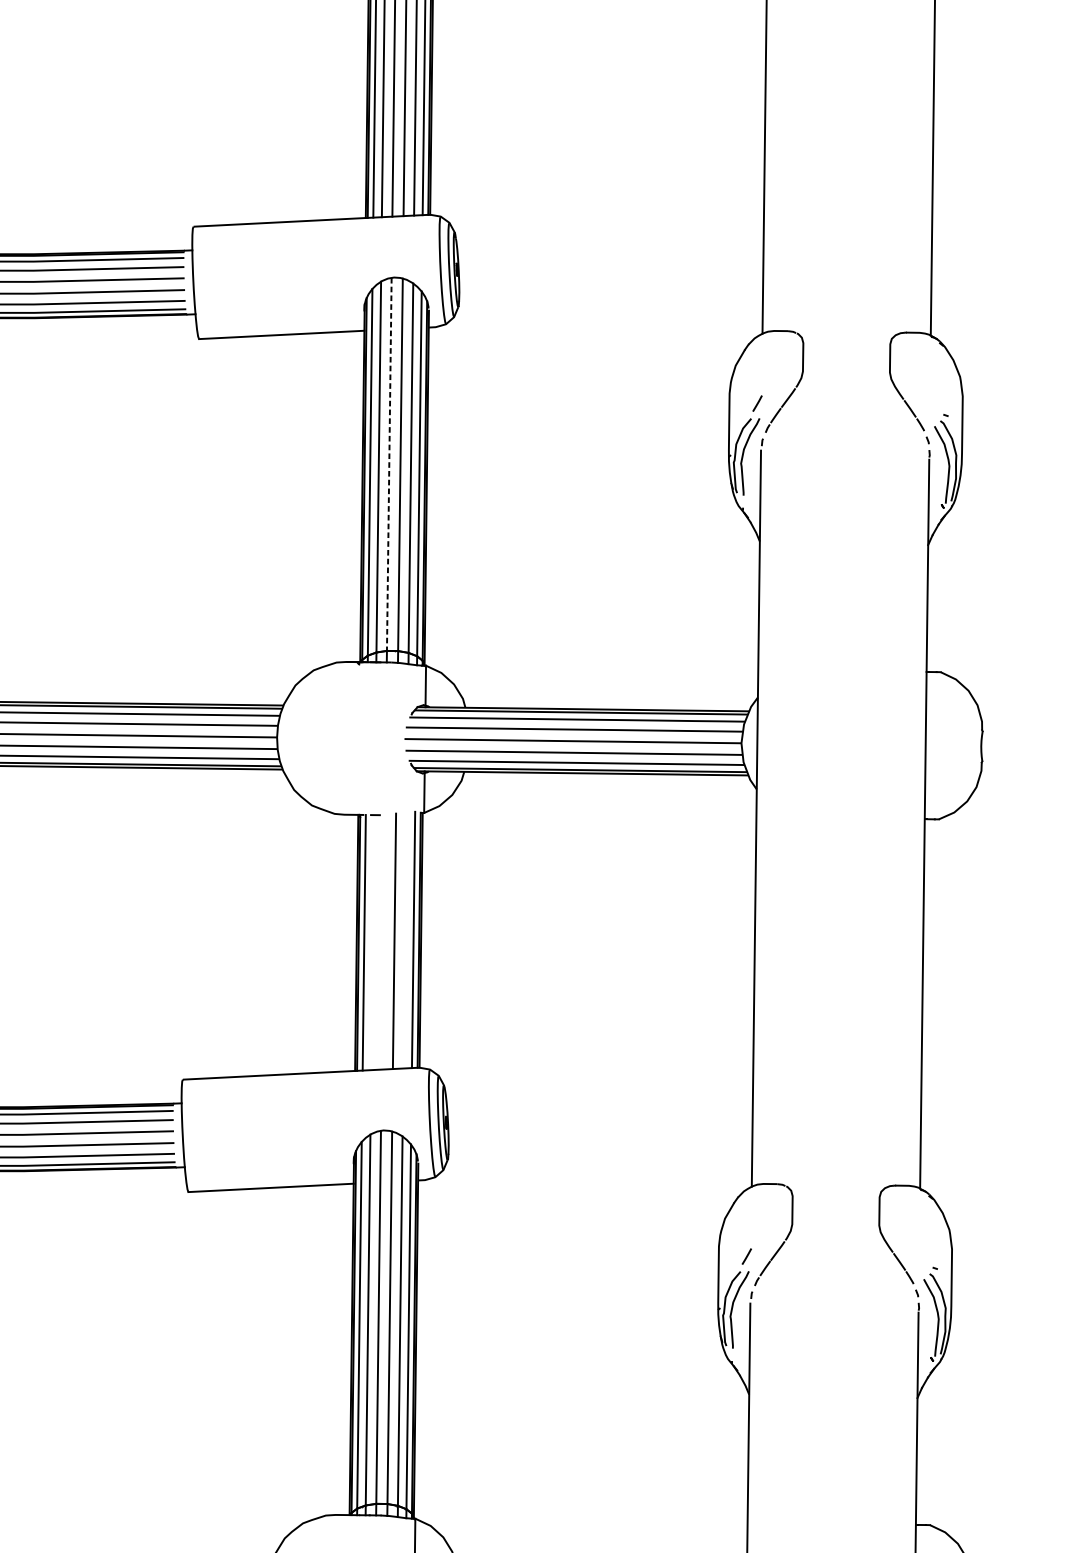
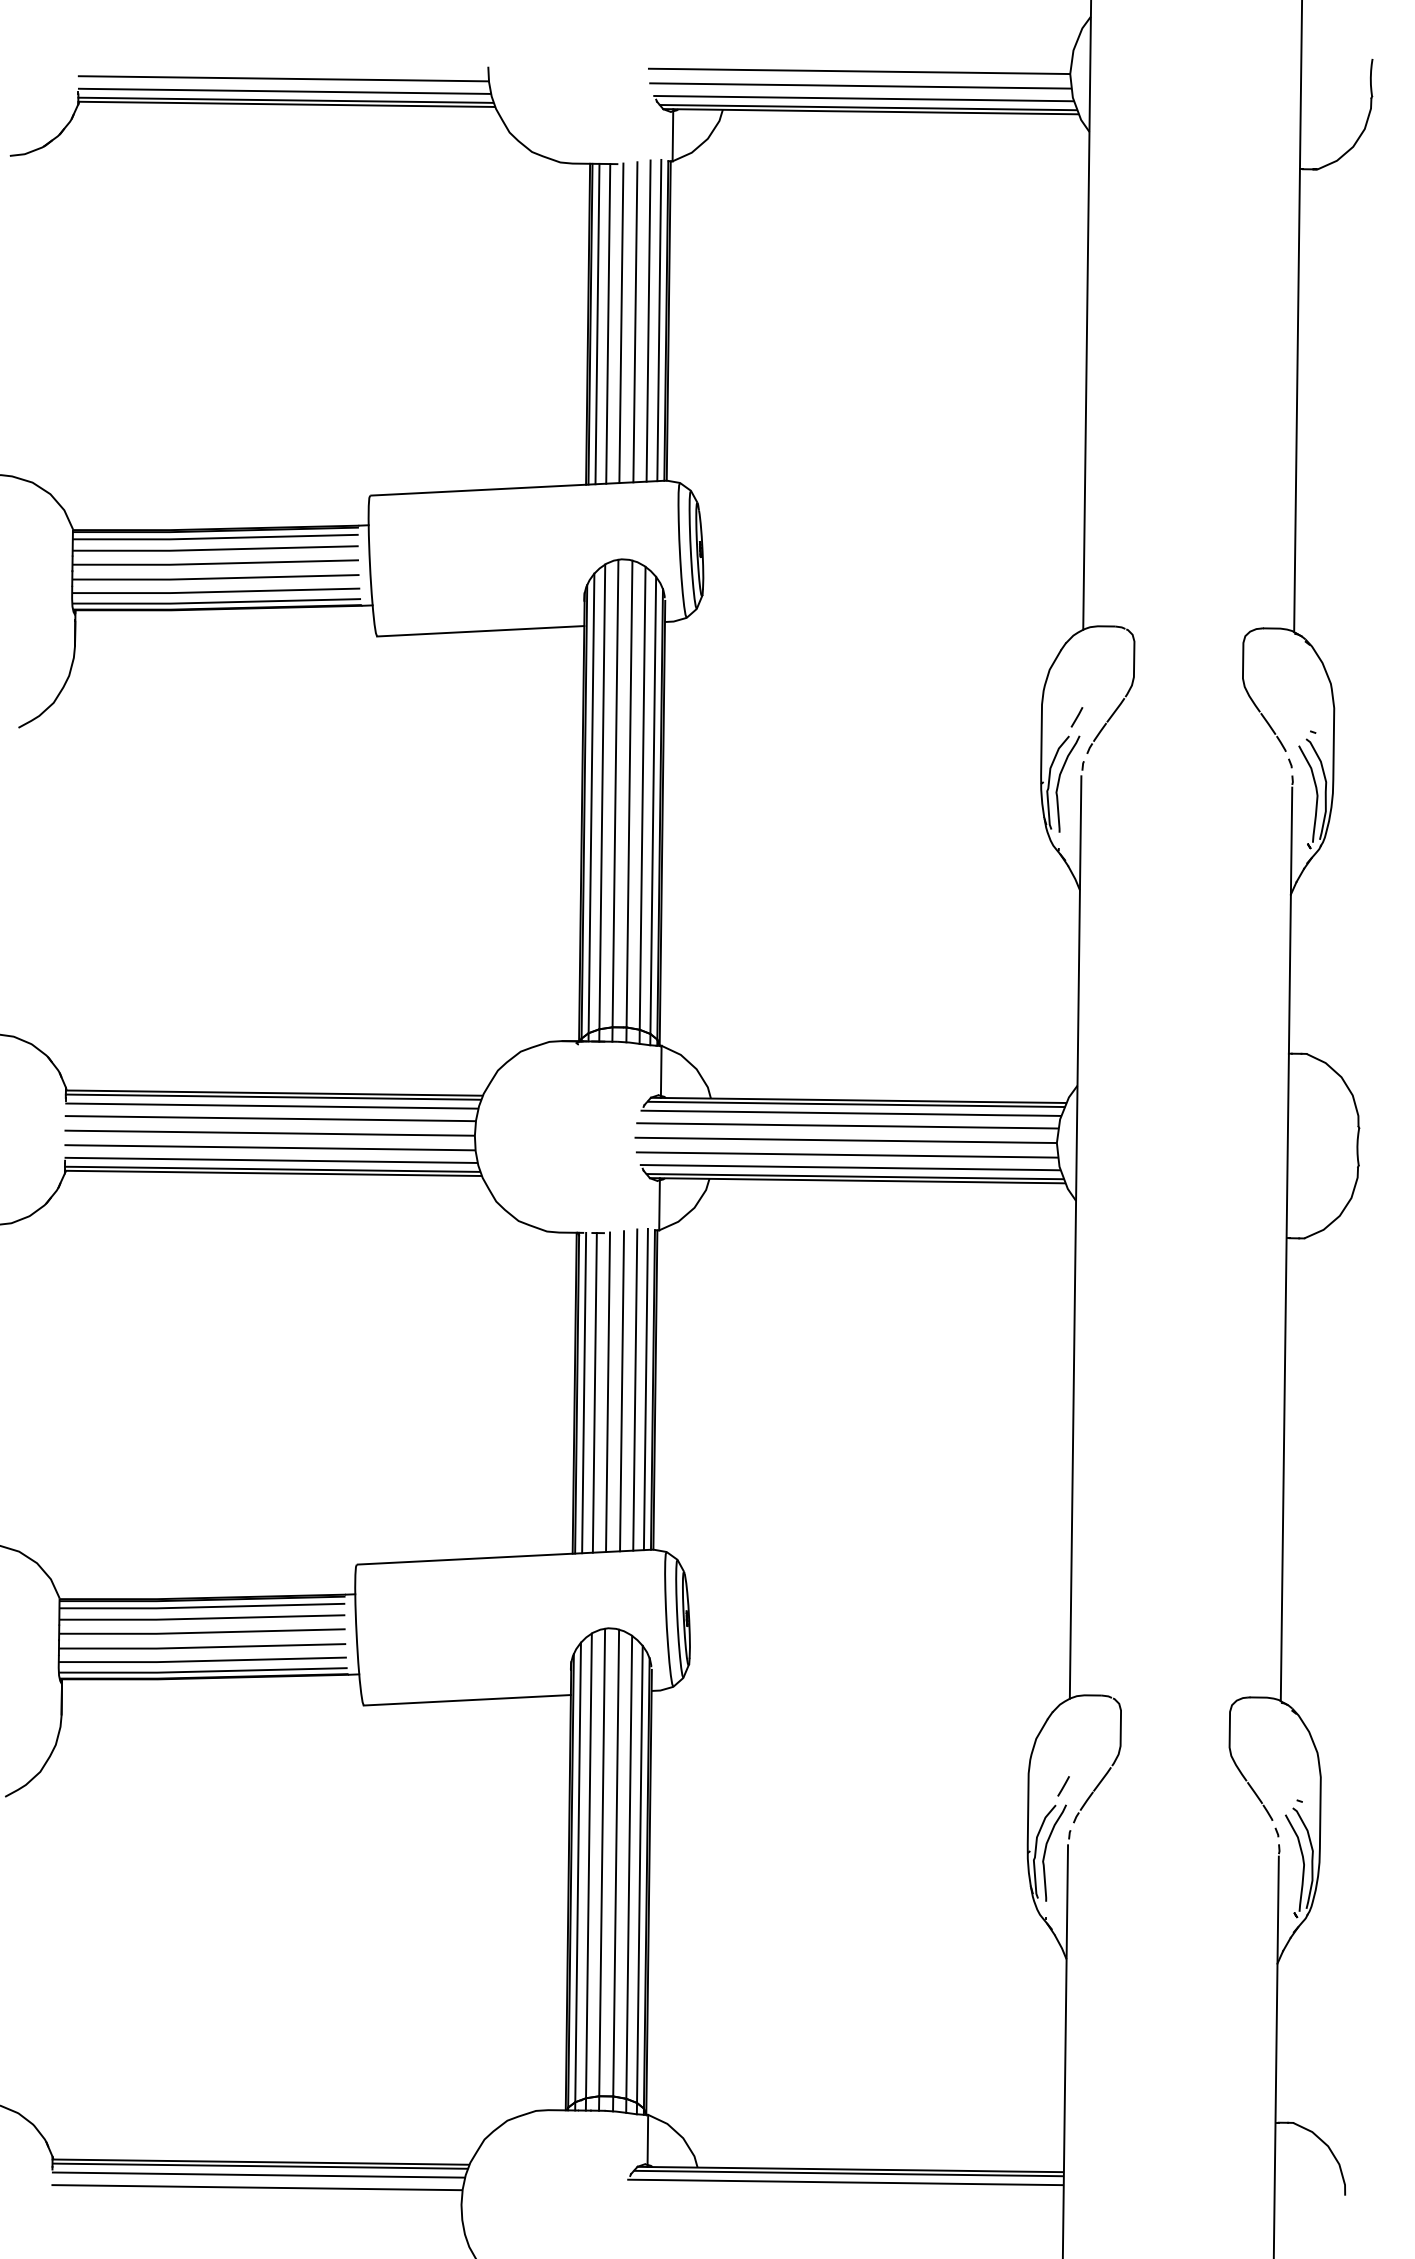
line: (389, 464) -> (615, 793), dashed -> solid
line: (405, 939) -> (635, 1389), added
line: (372, 942) -> (594, 1392), added
line: (383, 942) -> (608, 1392), added

